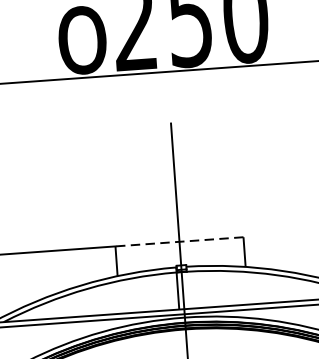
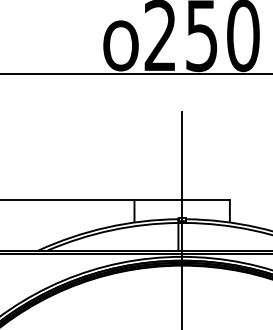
line: (179, 241) -> (182, 200), dashed -> solid

